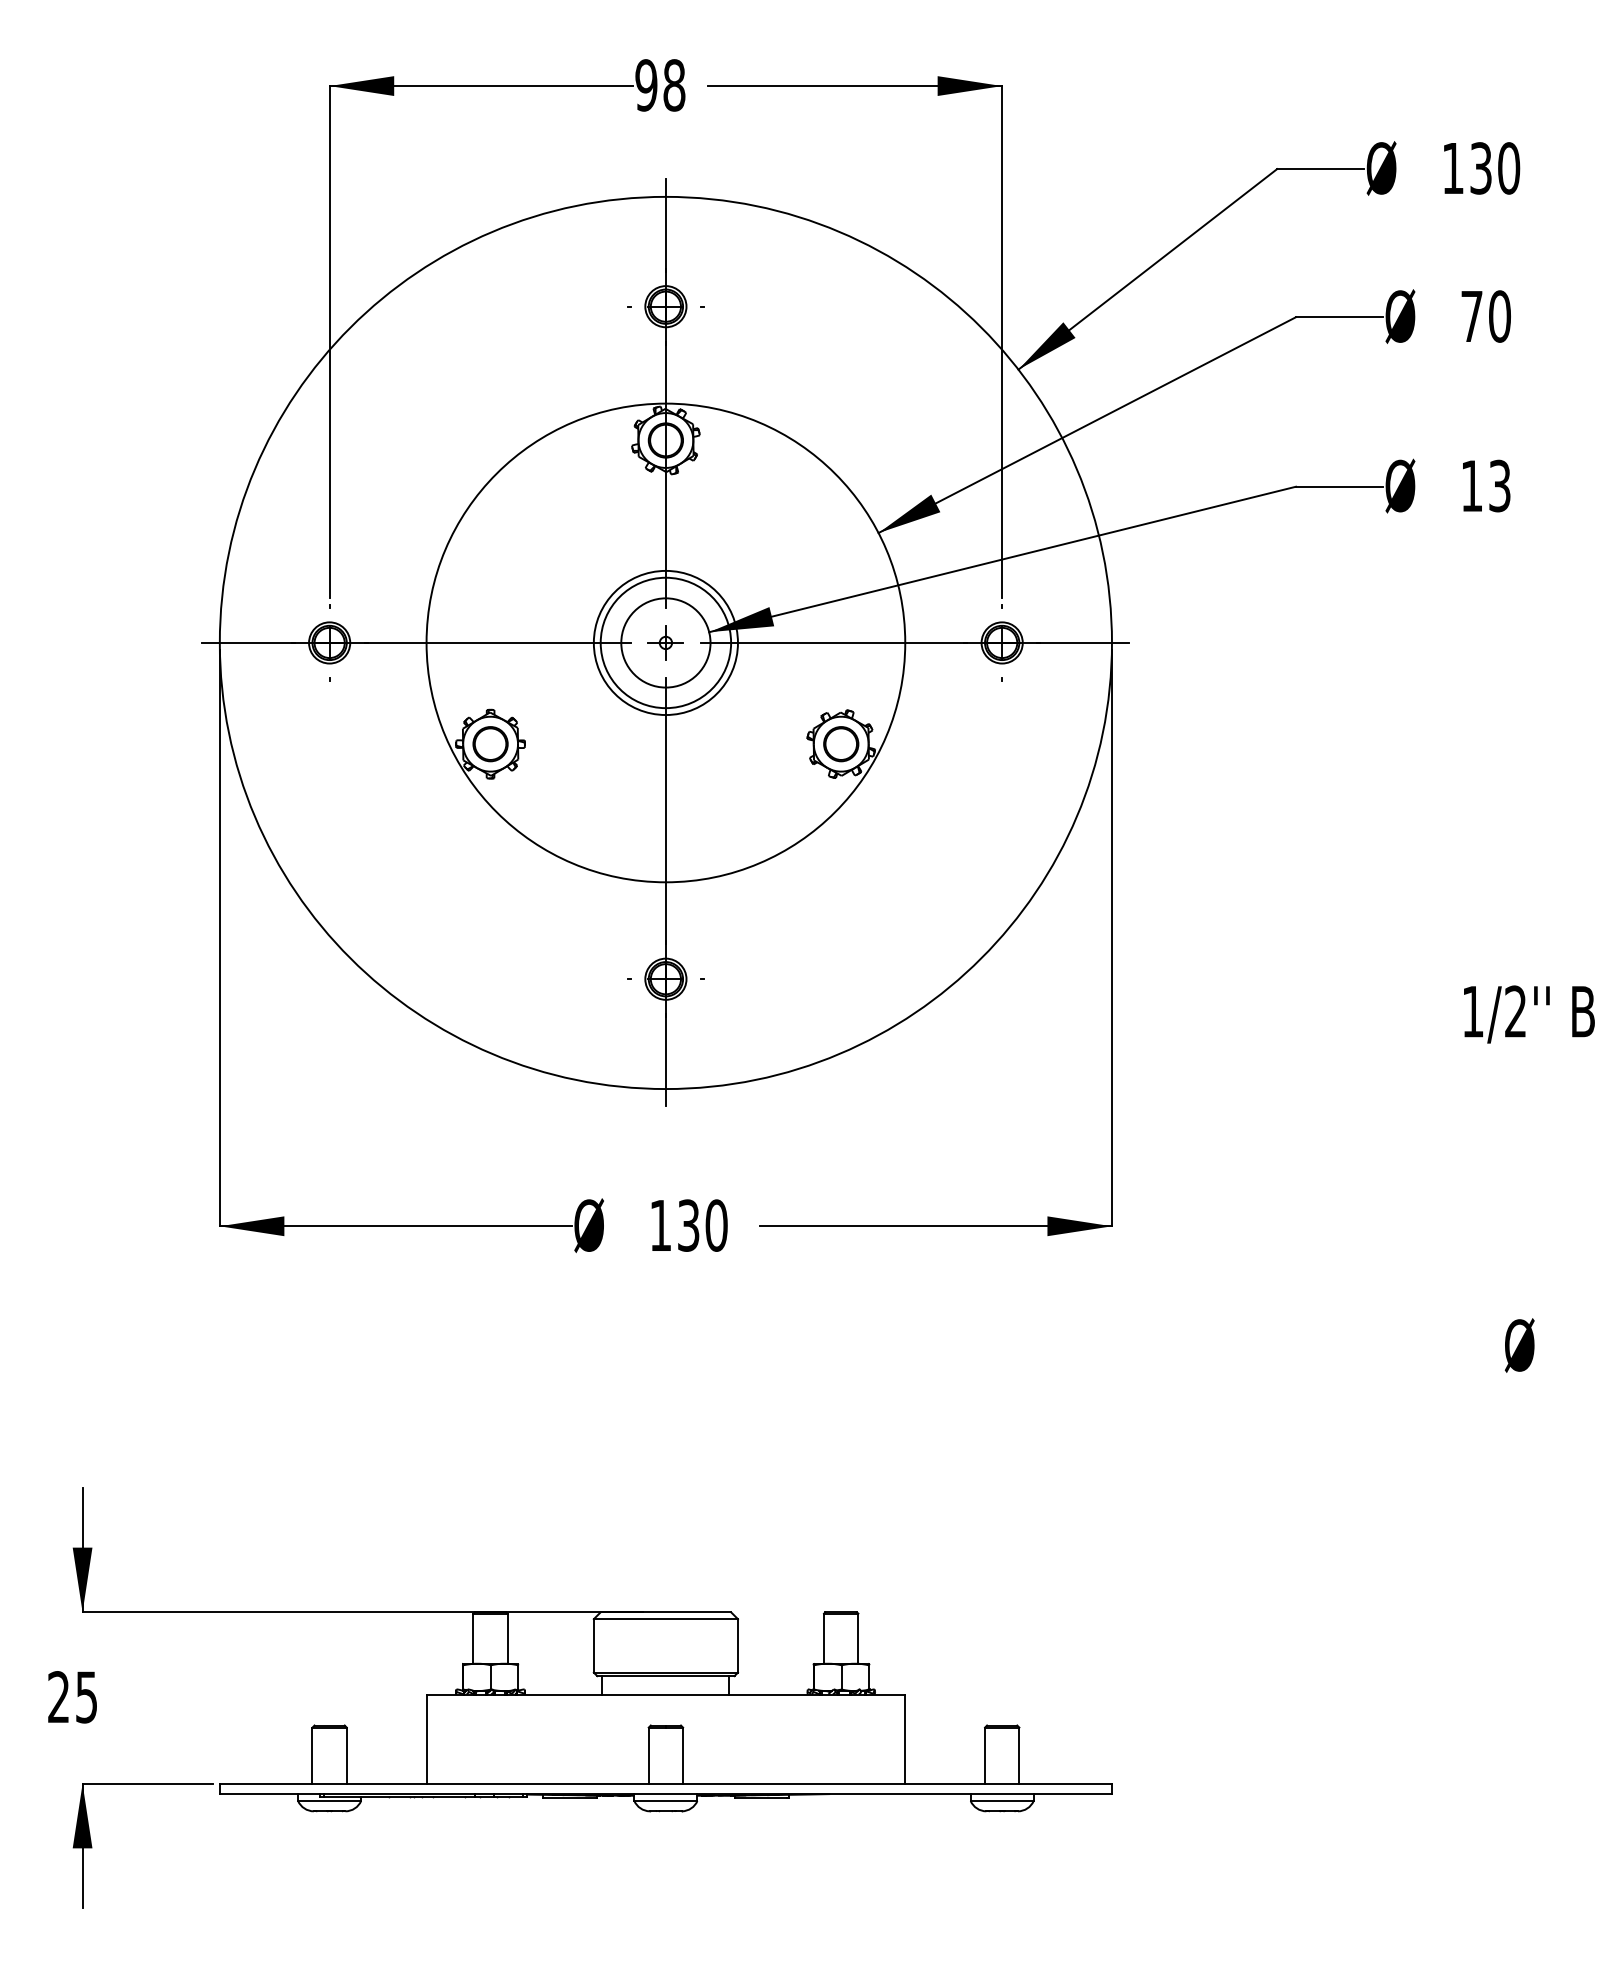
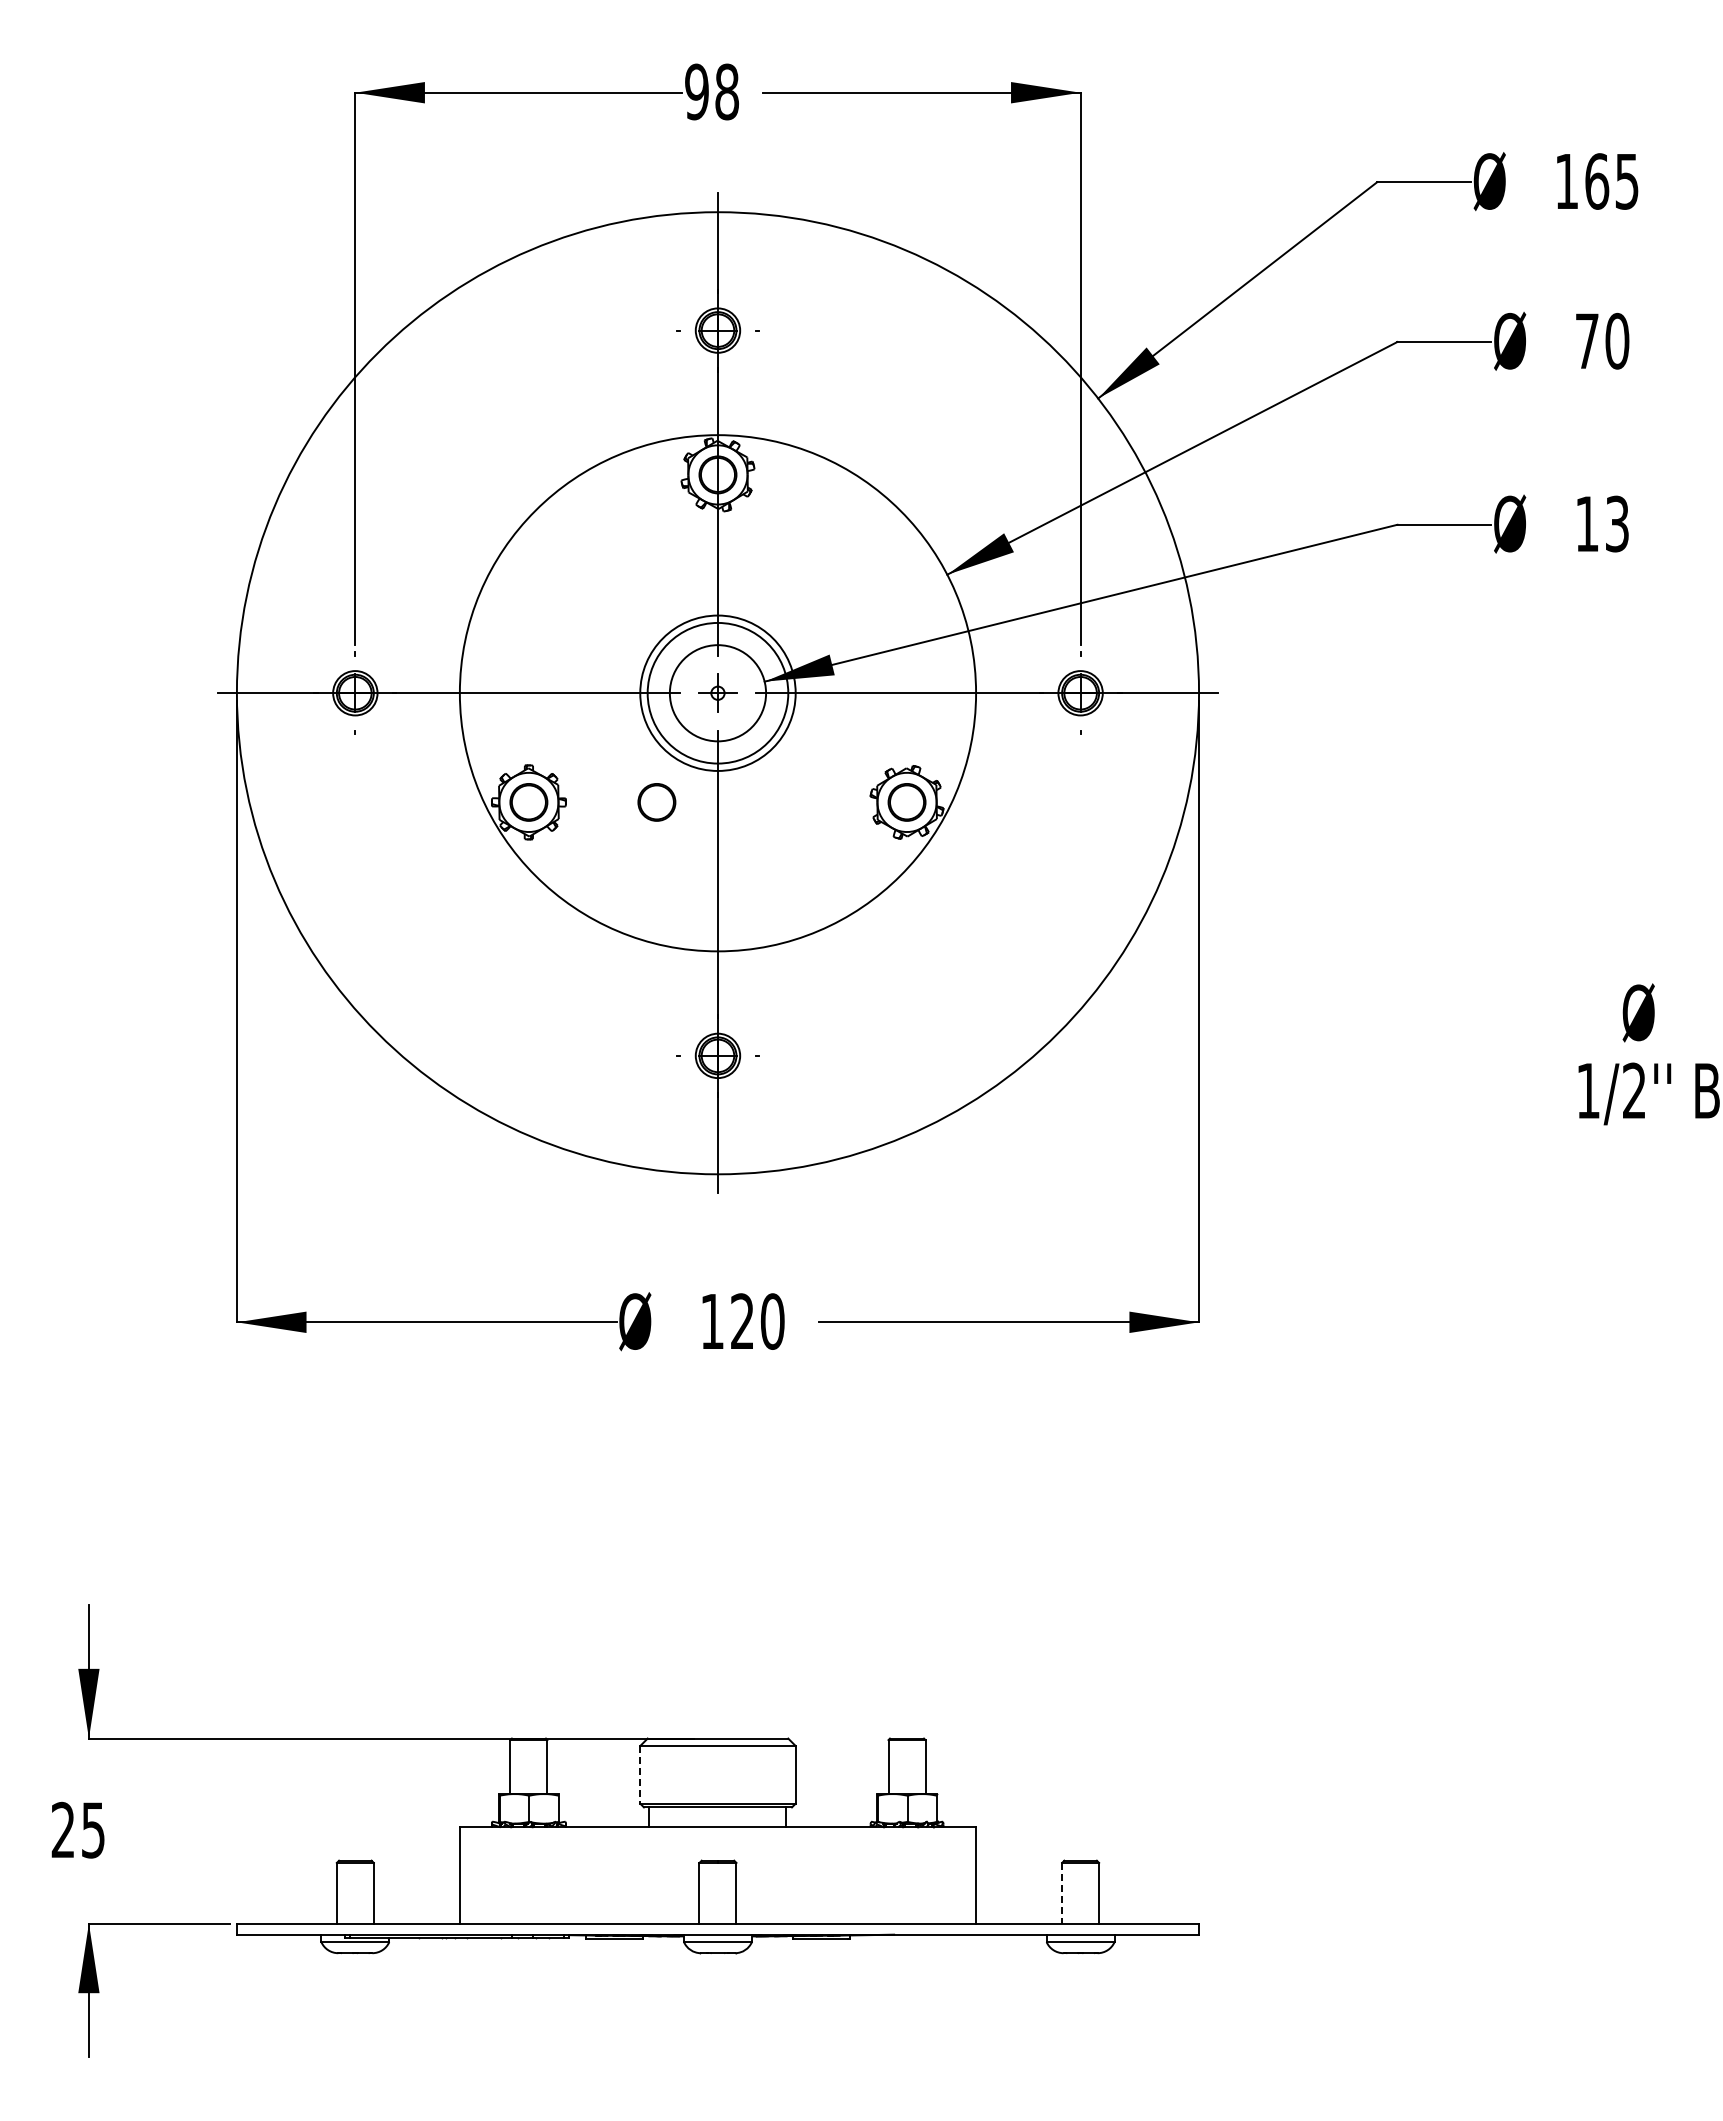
text: (1495, 168) -> (1612, 181), 130 -> 165
circle: (608, 744) -> (656, 802), added
text: (688, 1225) -> (742, 1321), 130 -> 120
text: (1519, 1345) -> (1638, 1012), moved
line: (594, 1645) -> (640, 1774), solid -> dashed
line: (985, 1755) -> (1062, 1893), solid -> dashed

